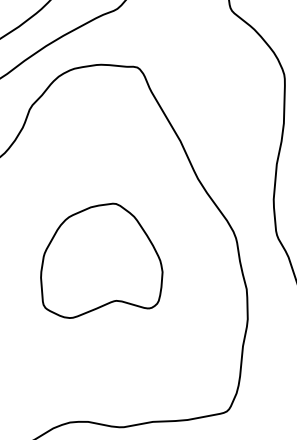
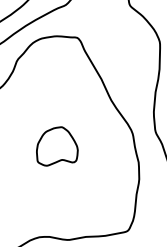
part: (102, 260) -> (57, 146), size x0.6

